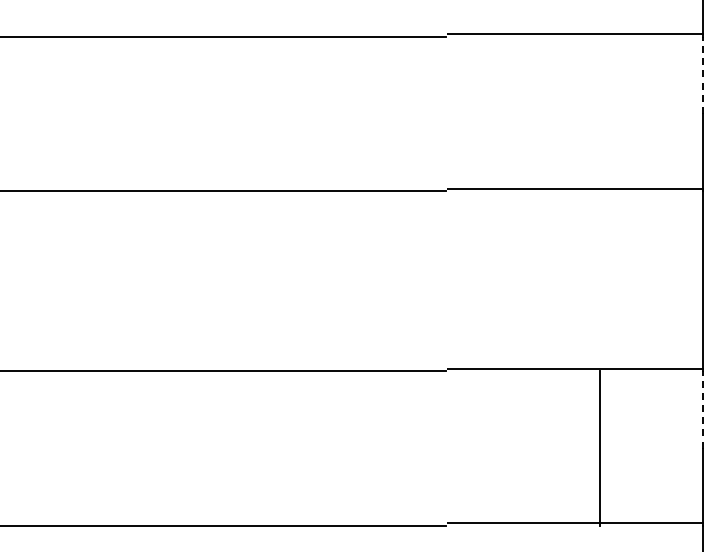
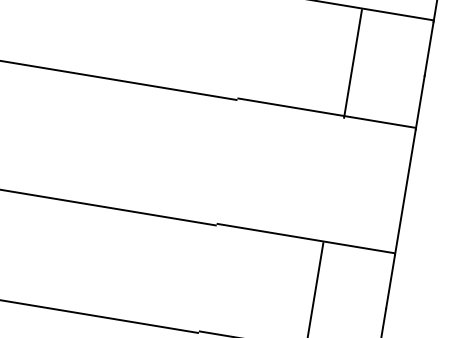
line: (703, 75) -> (429, 49), dashed -> solid
line: (600, 113) -> (353, 63), added
line: (703, 409) -> (390, 281), dashed -> solid

